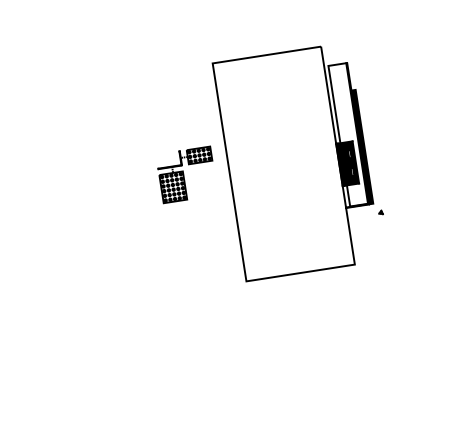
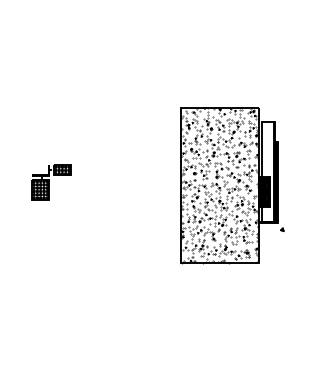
hatch: (283, 164) -> (219, 185), added
part: (186, 174) -> (51, 182), moved

